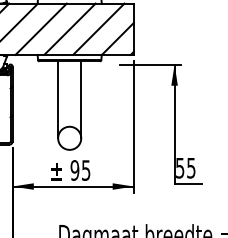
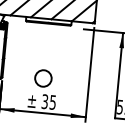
line: (58, 99) -> (38, 50), removed
line: (81, 99) -> (54, 51), removed
text: (74, 170) -> (44, 101), 95 -> 35

